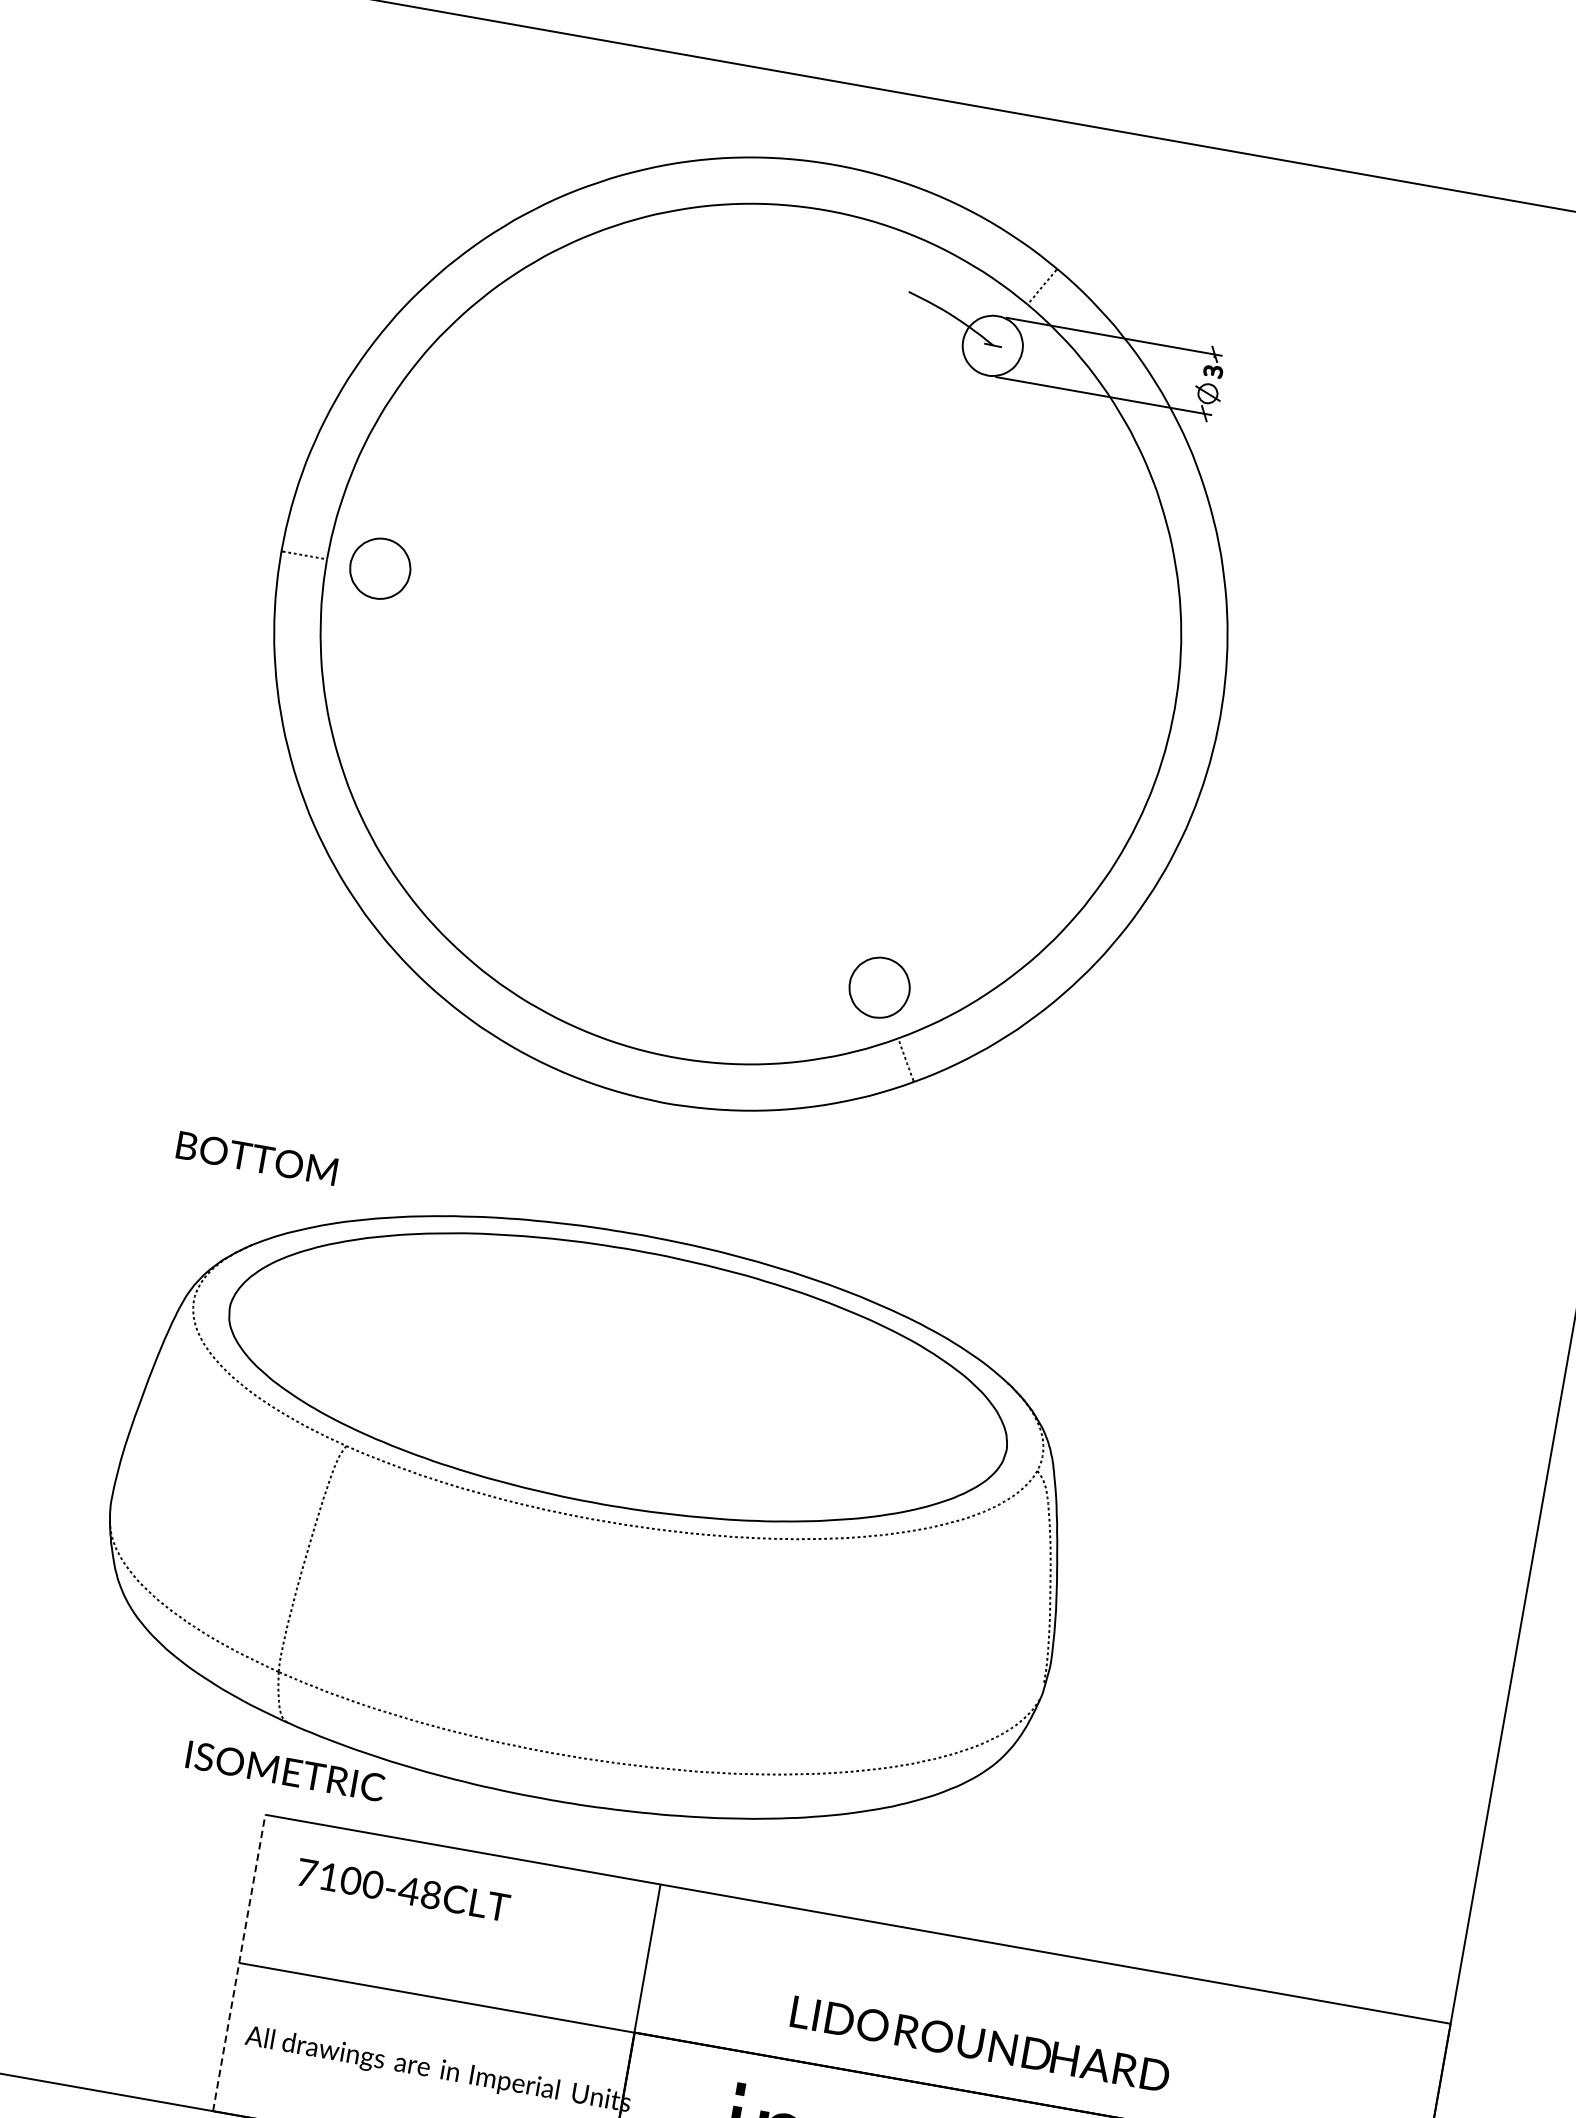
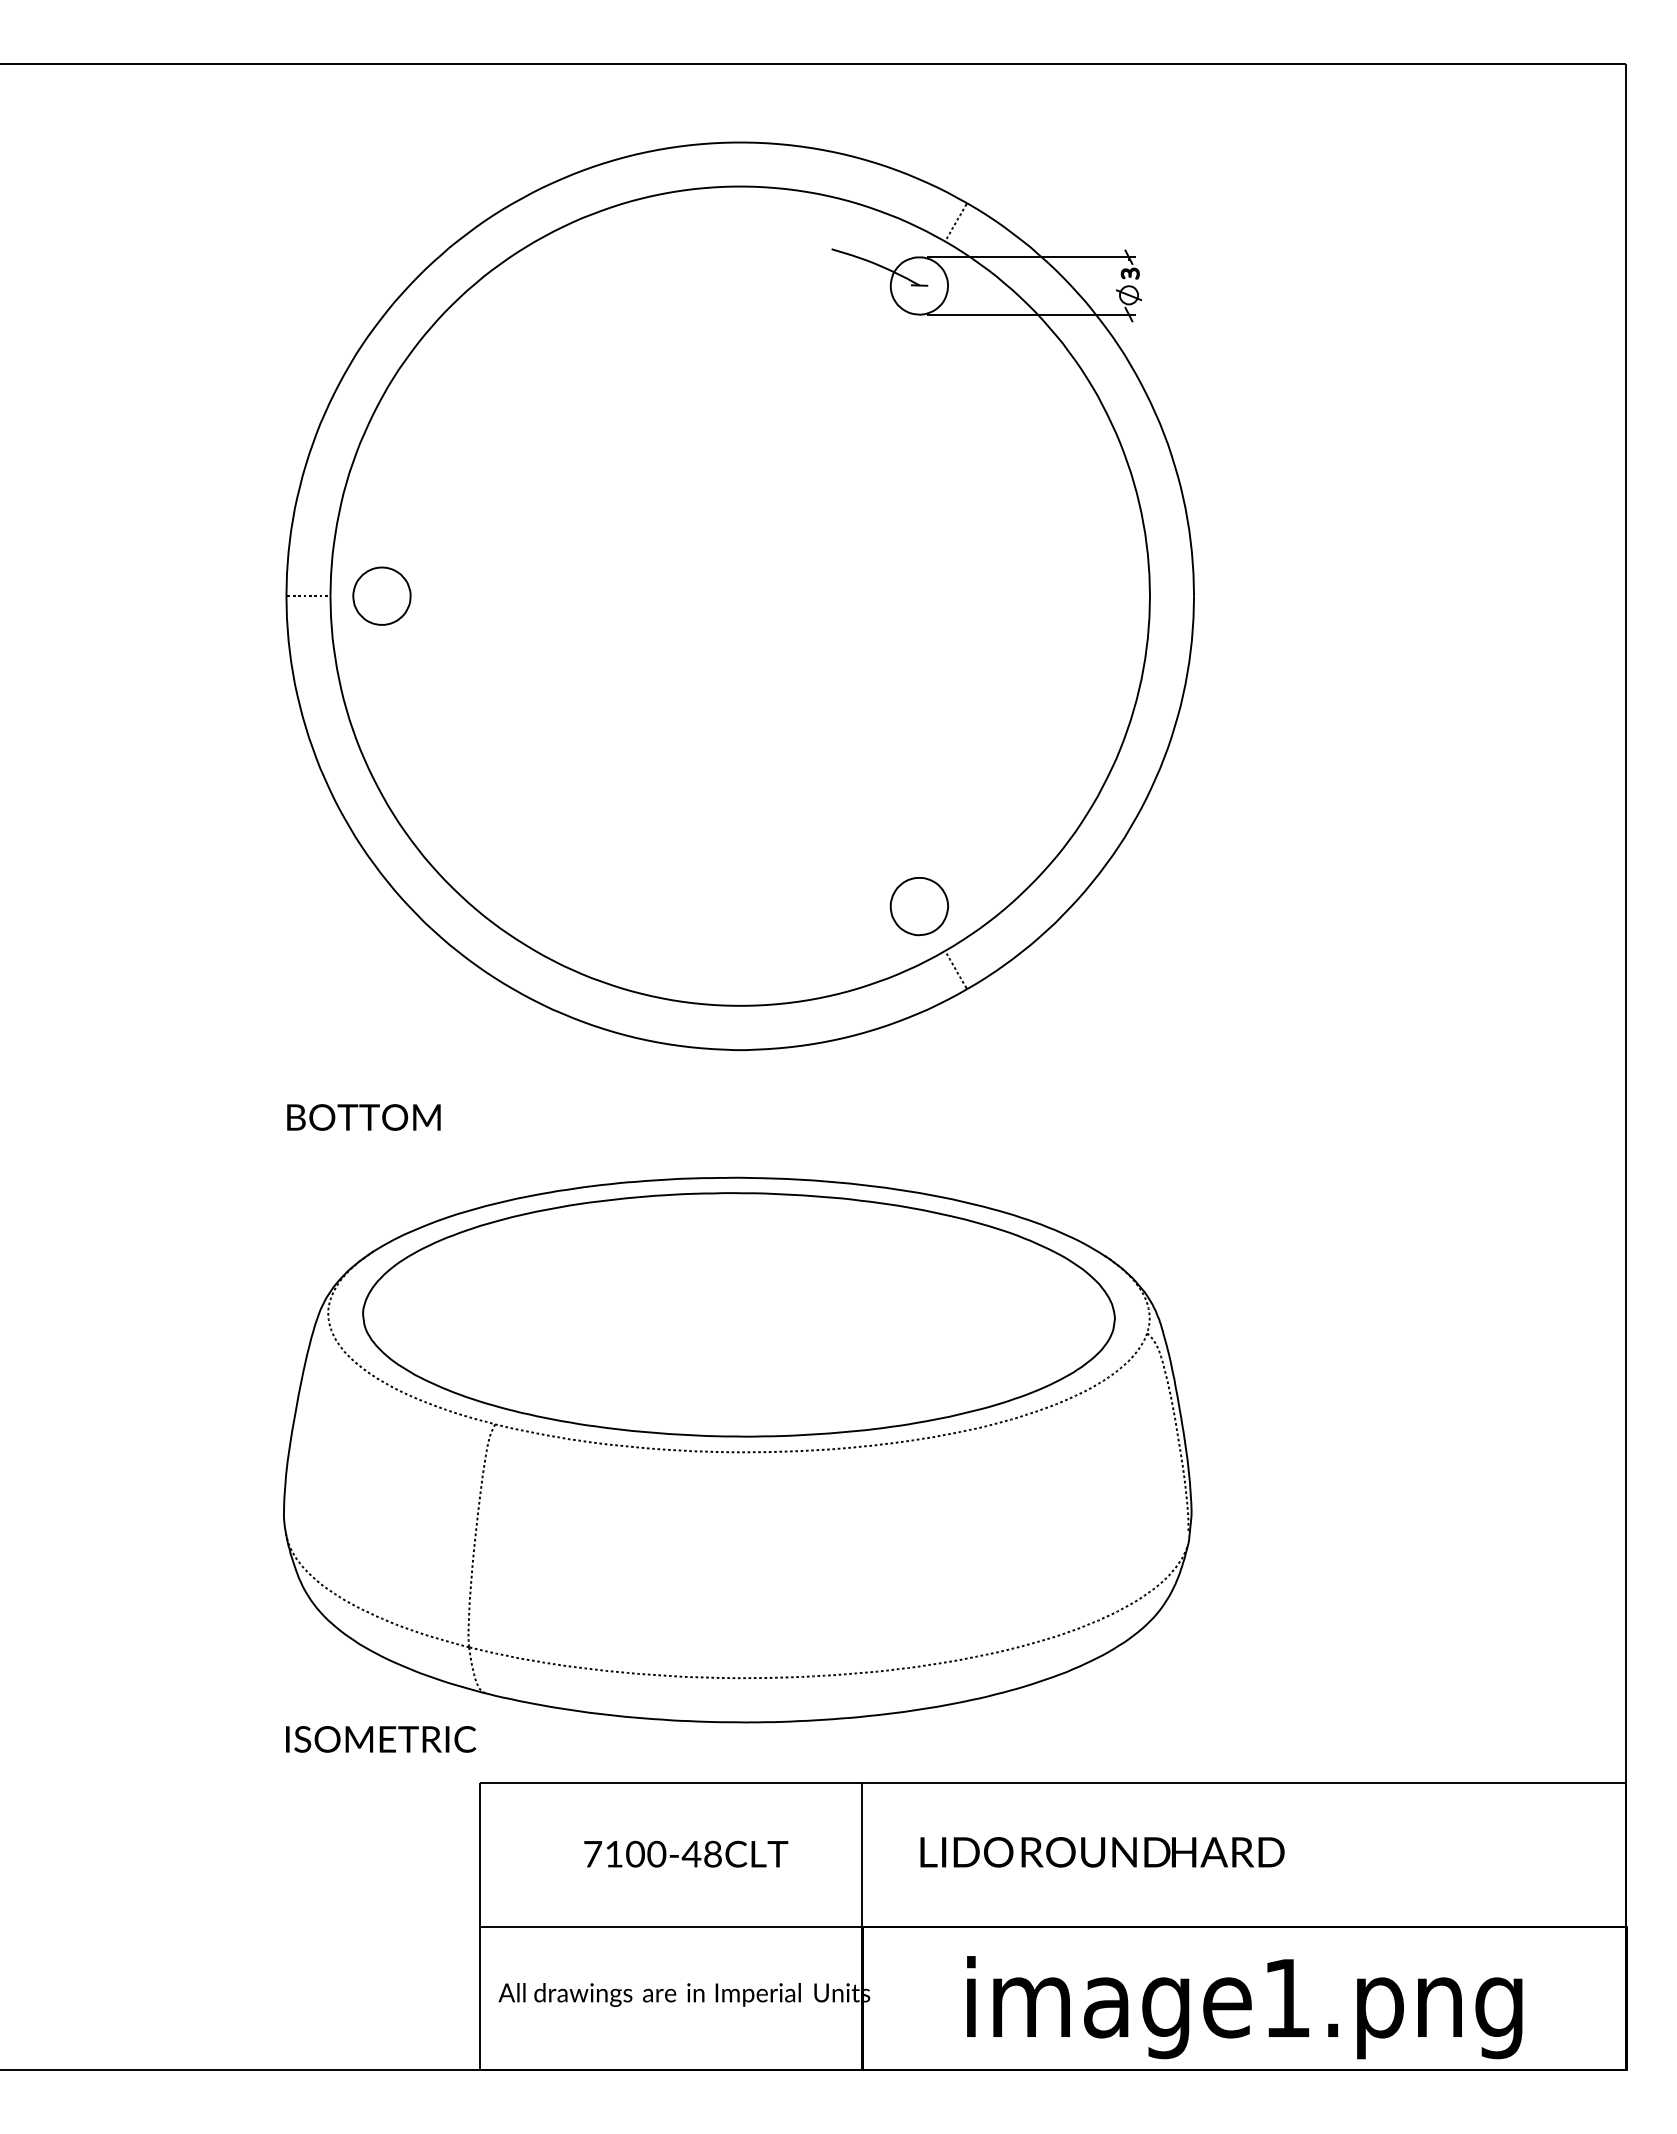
text: (256, 1158) -> (363, 1117), moved
text: (286, 1771) -> (381, 1739), moved
text: (403, 1889) -> (686, 1853), moved
line: (239, 1962) -> (480, 1926), dashed -> solid
text: (980, 2044) -> (1102, 1852), moved

